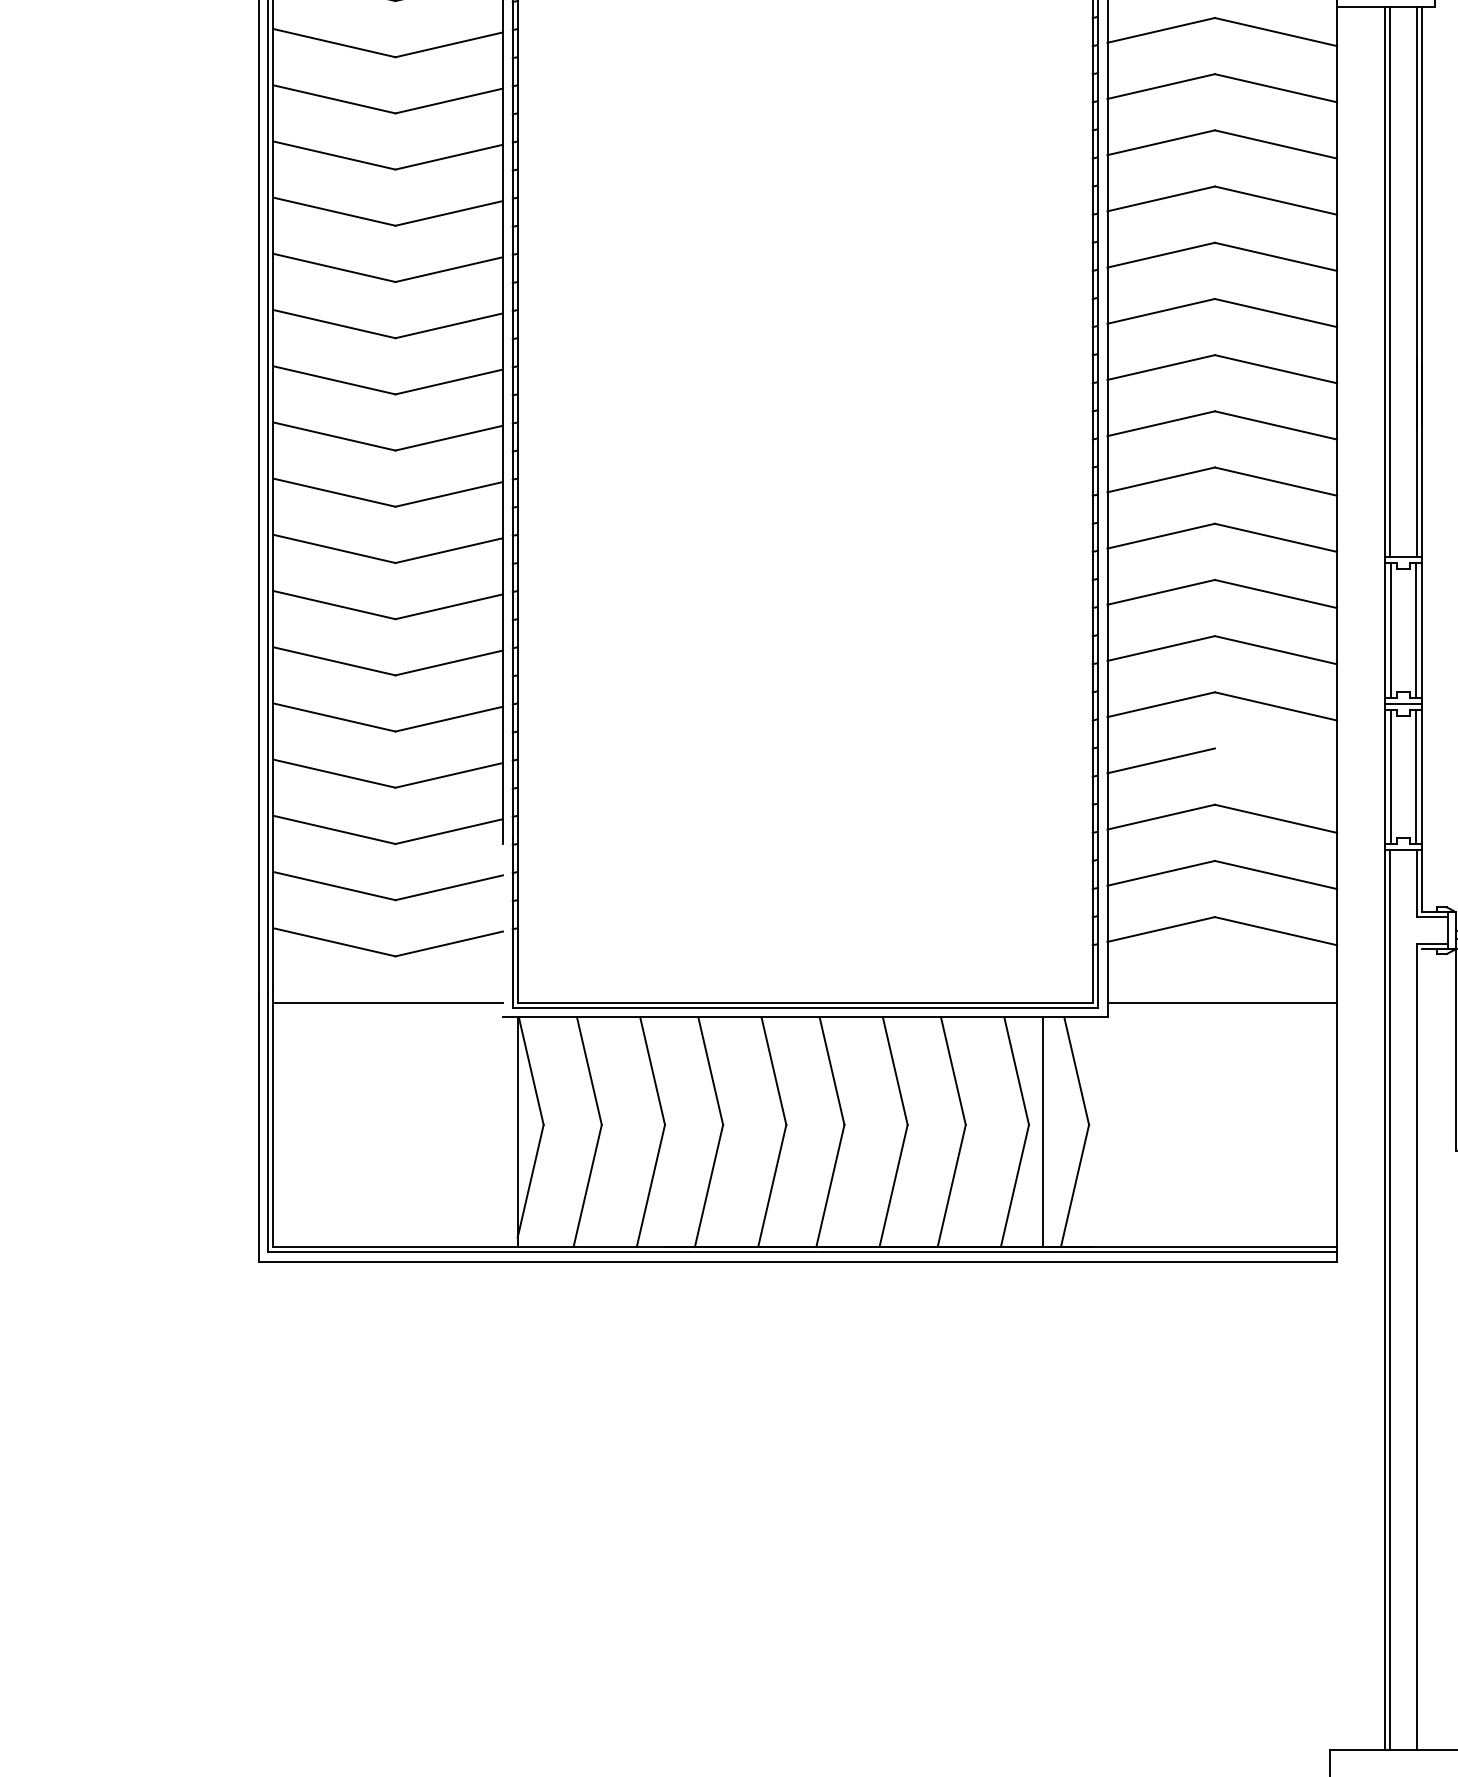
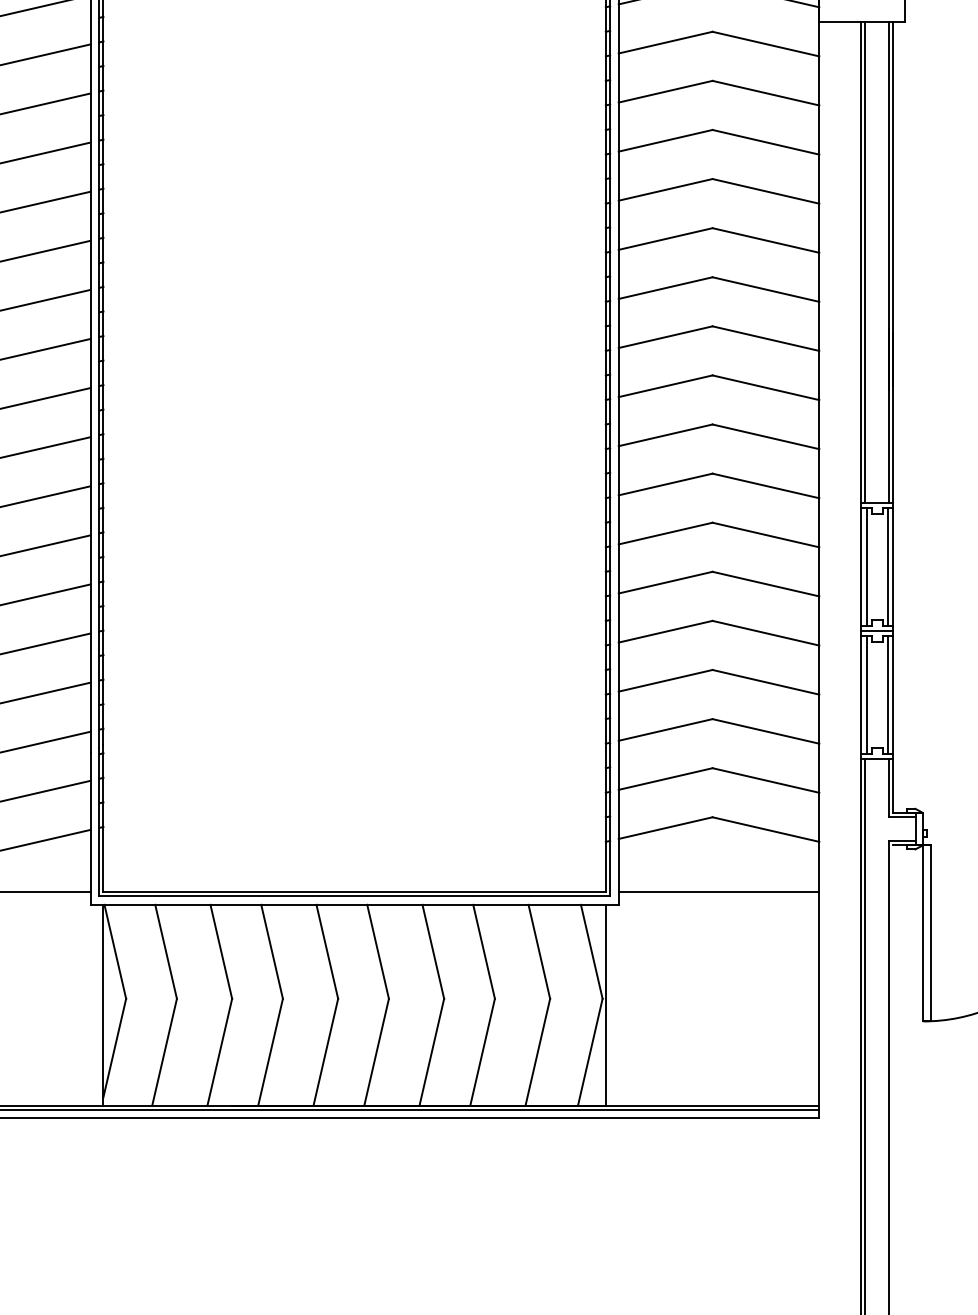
line: (1275, 762) -> (765, 682), added
line: (502, 930) -> (90, 828), added
line: (1042, 1132) -> (605, 1005), moved

